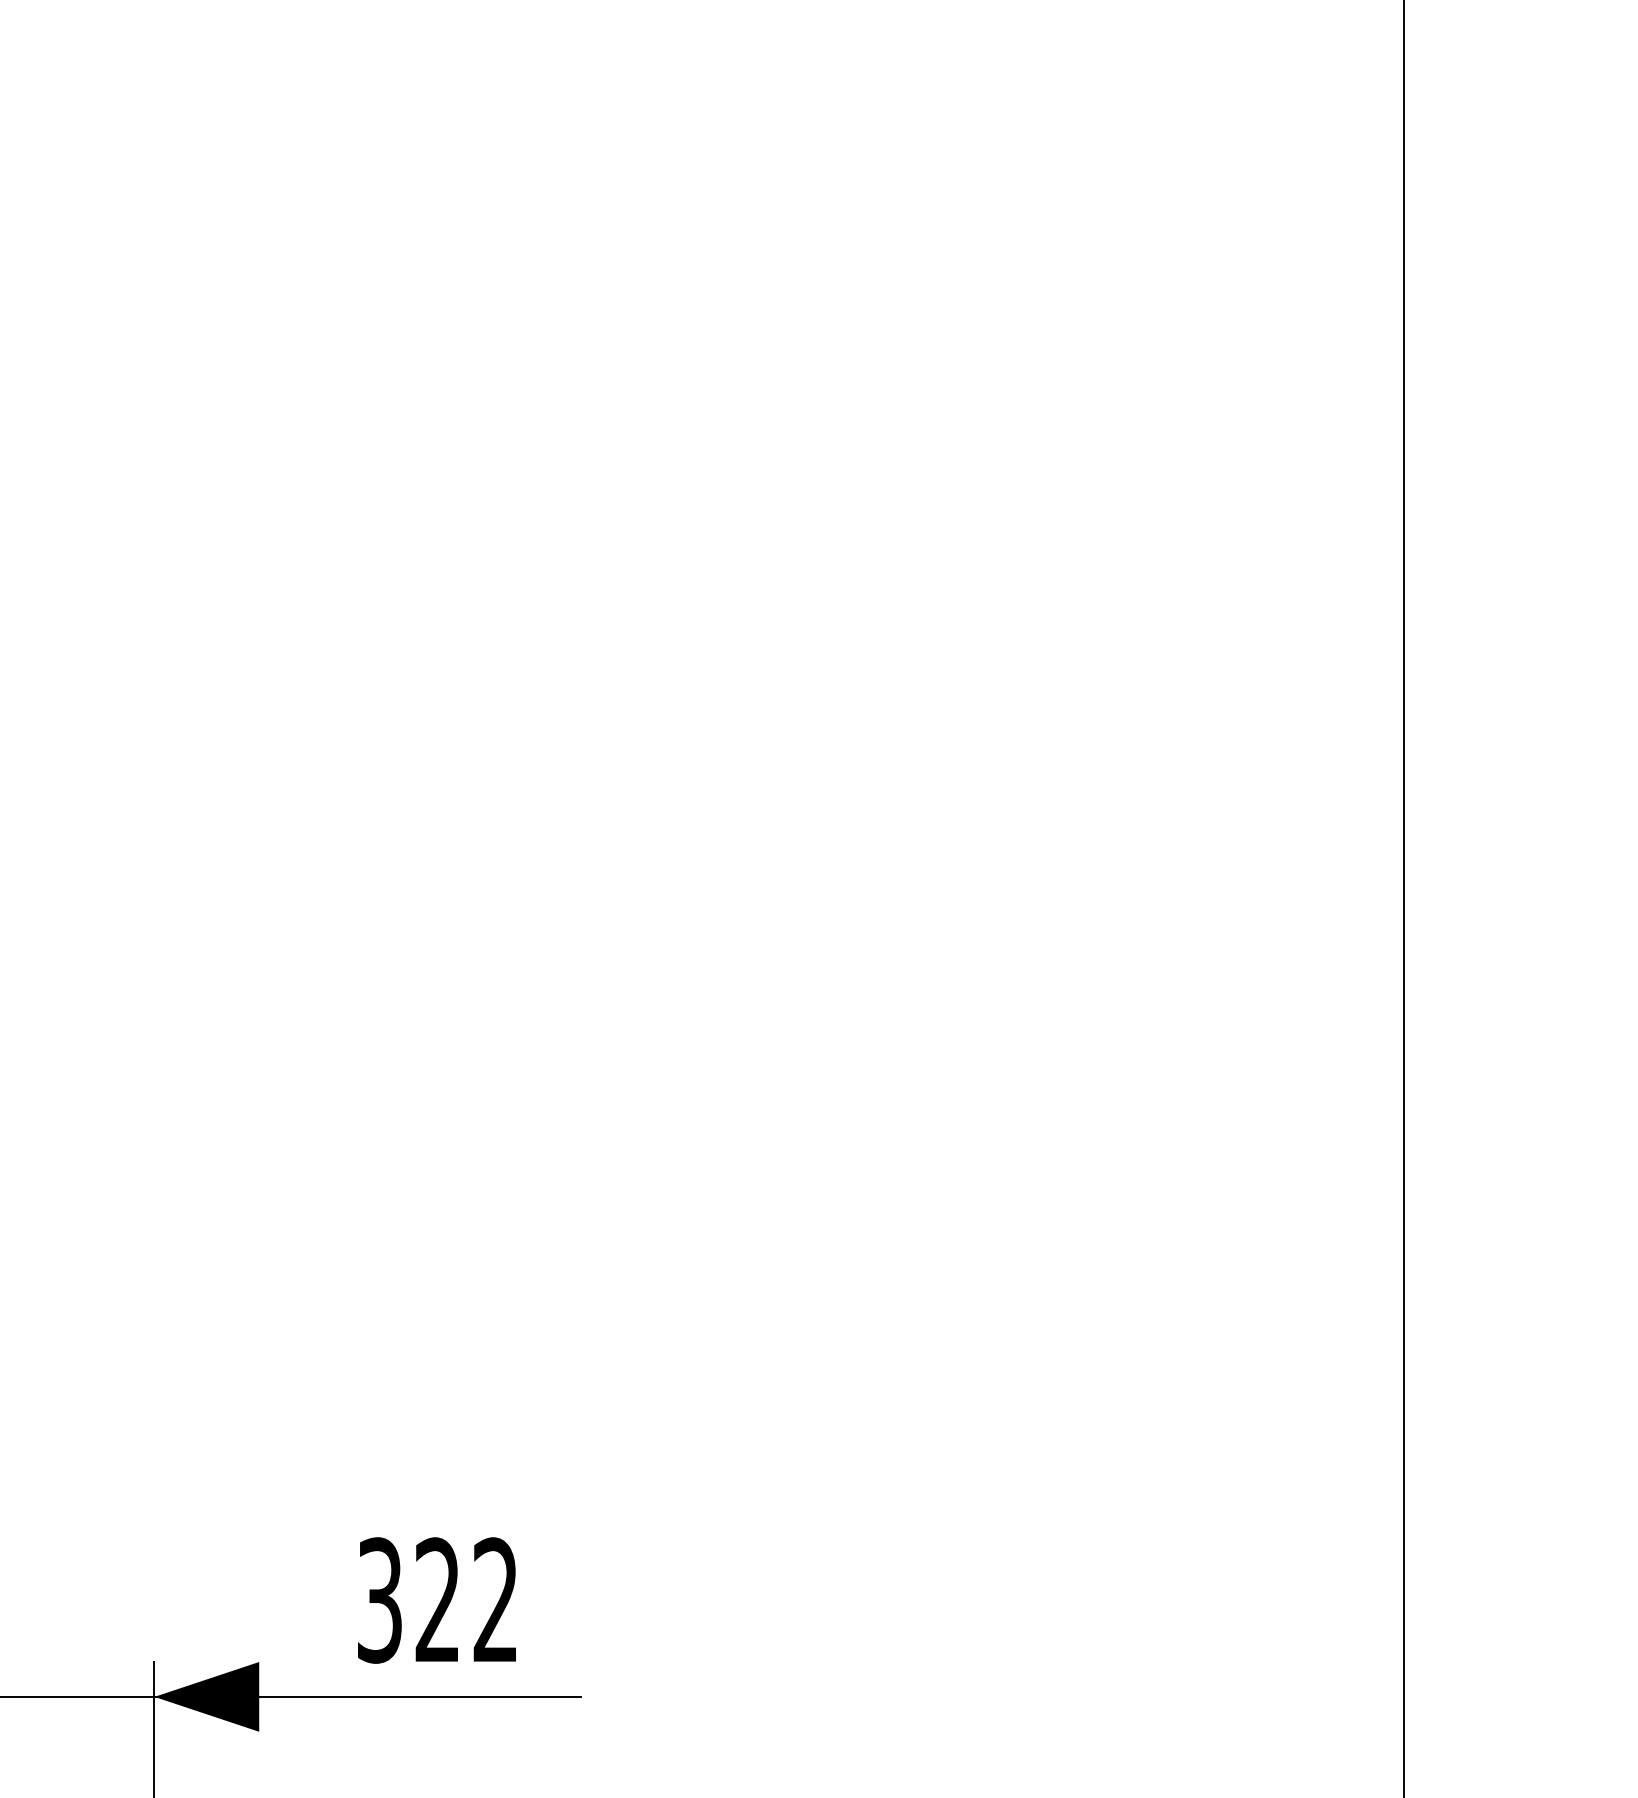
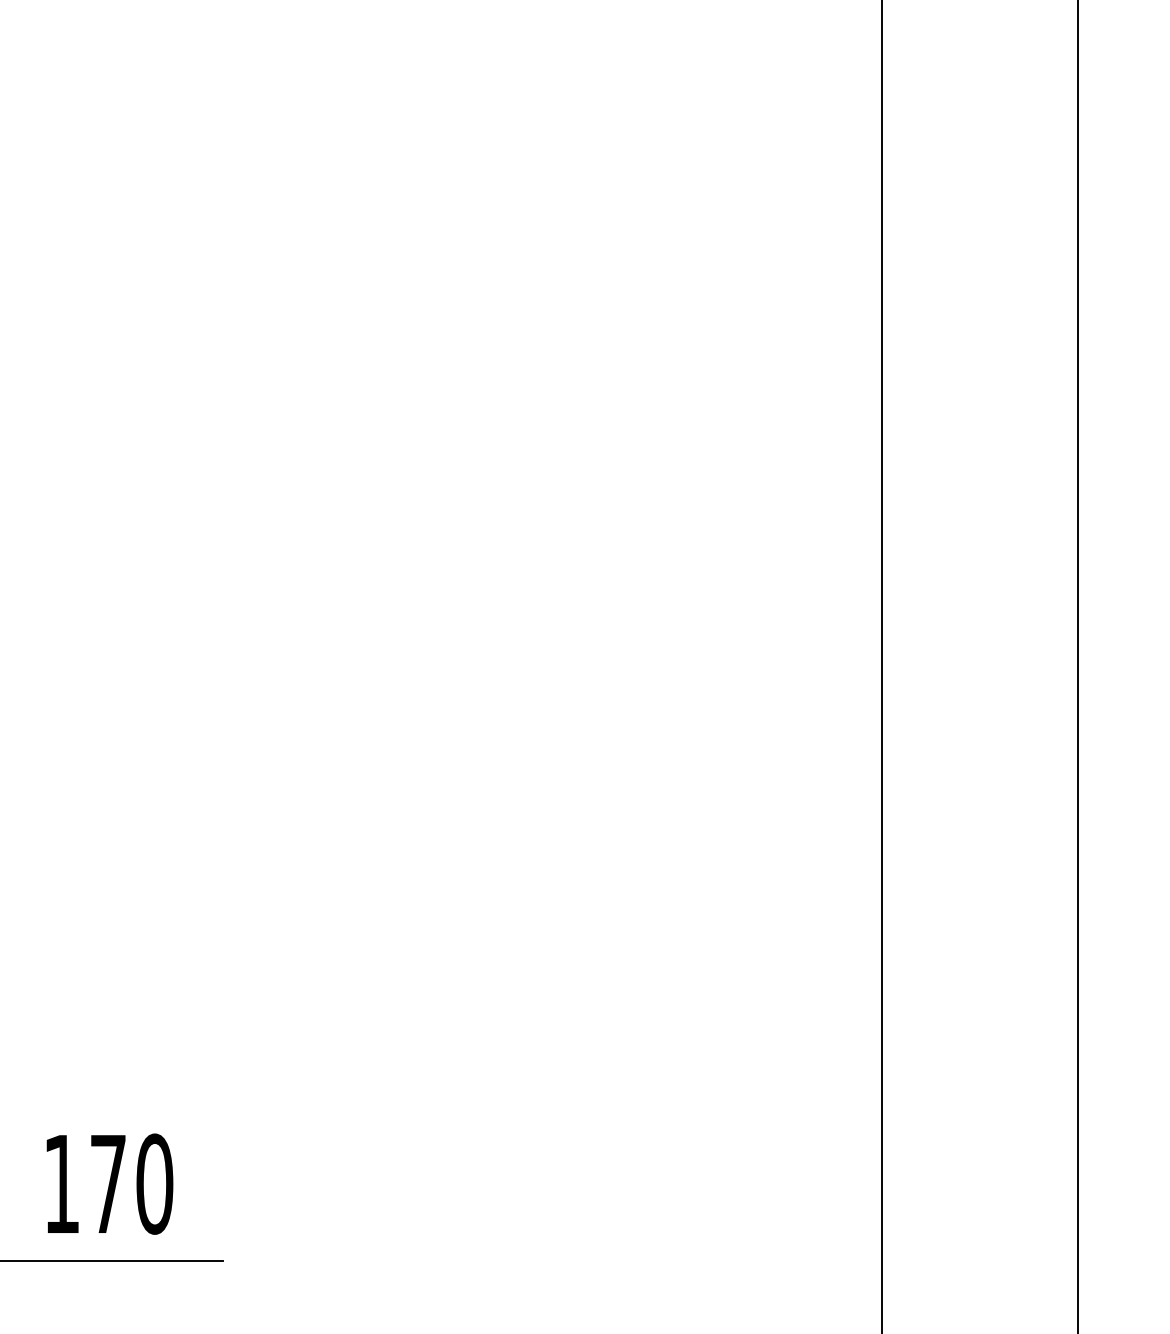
text: (438, 1600) -> (108, 1184), 322 -> 170

